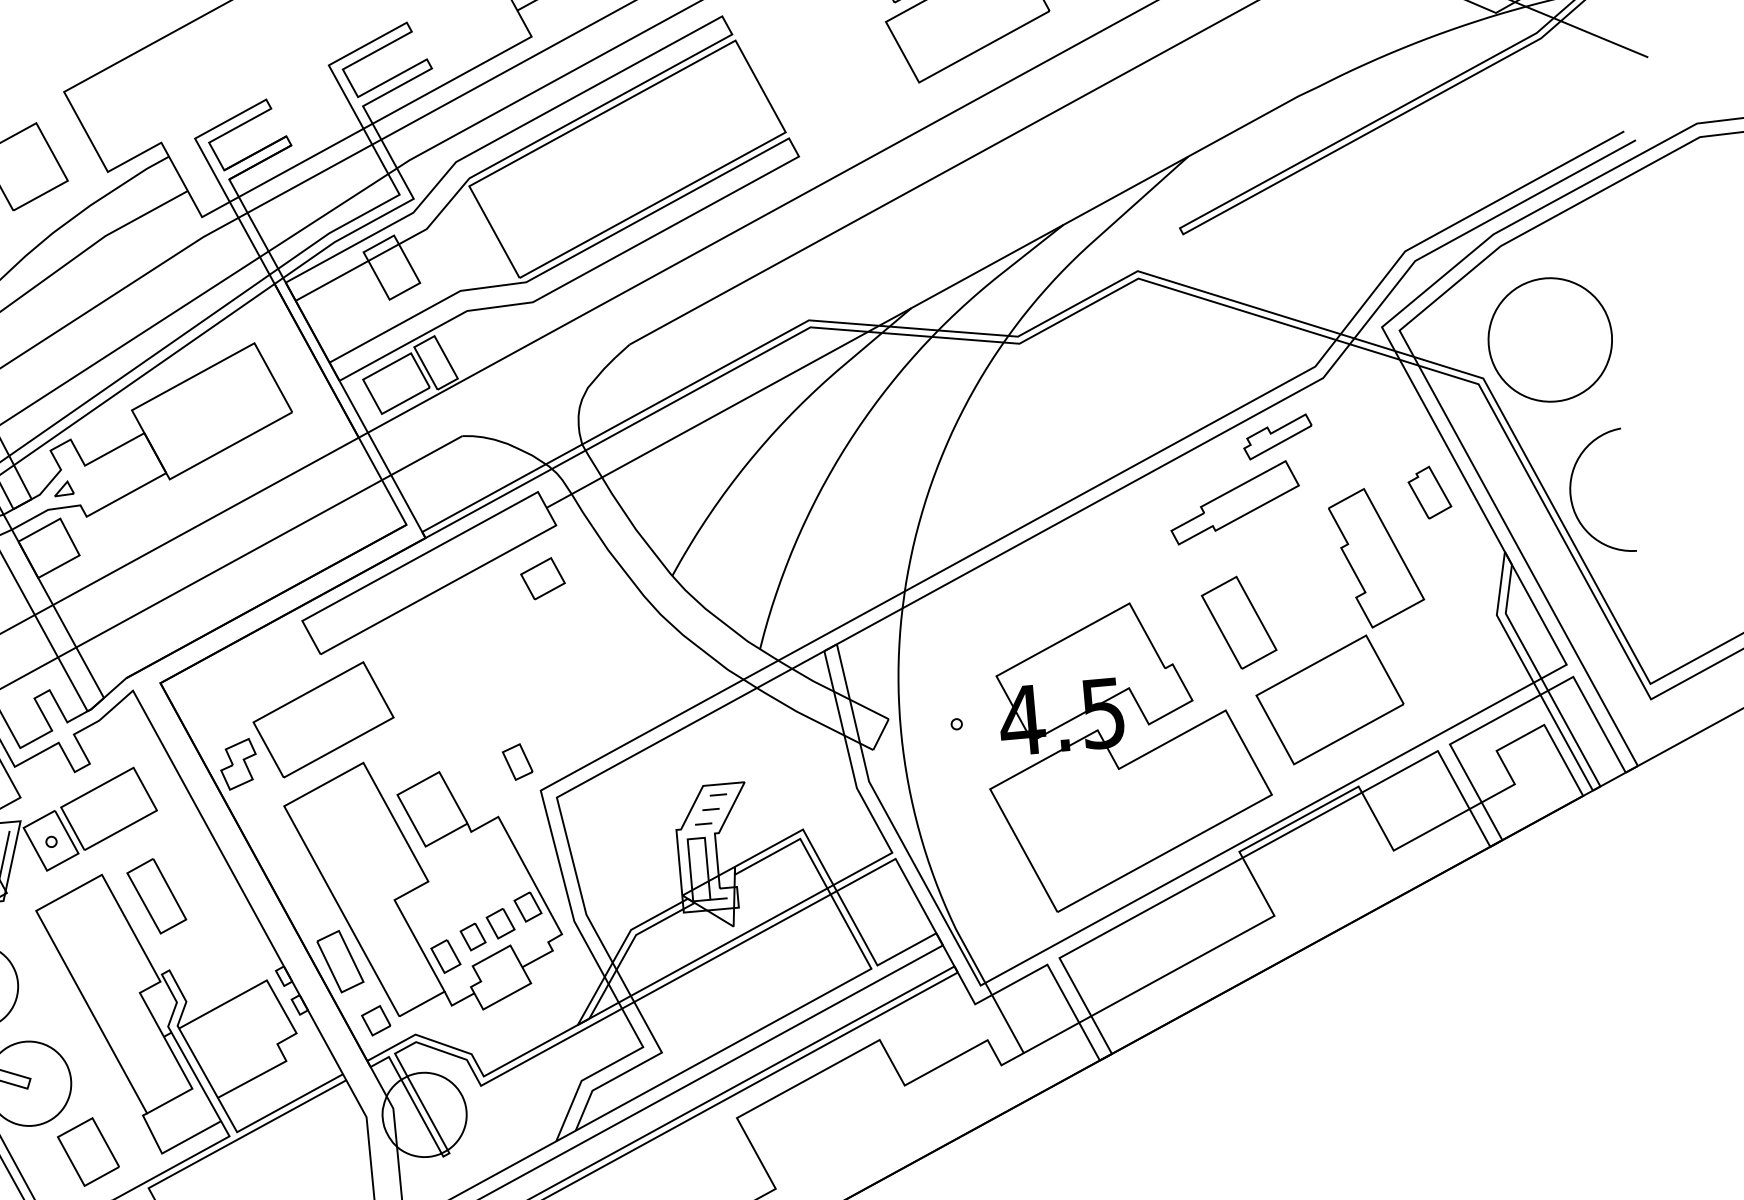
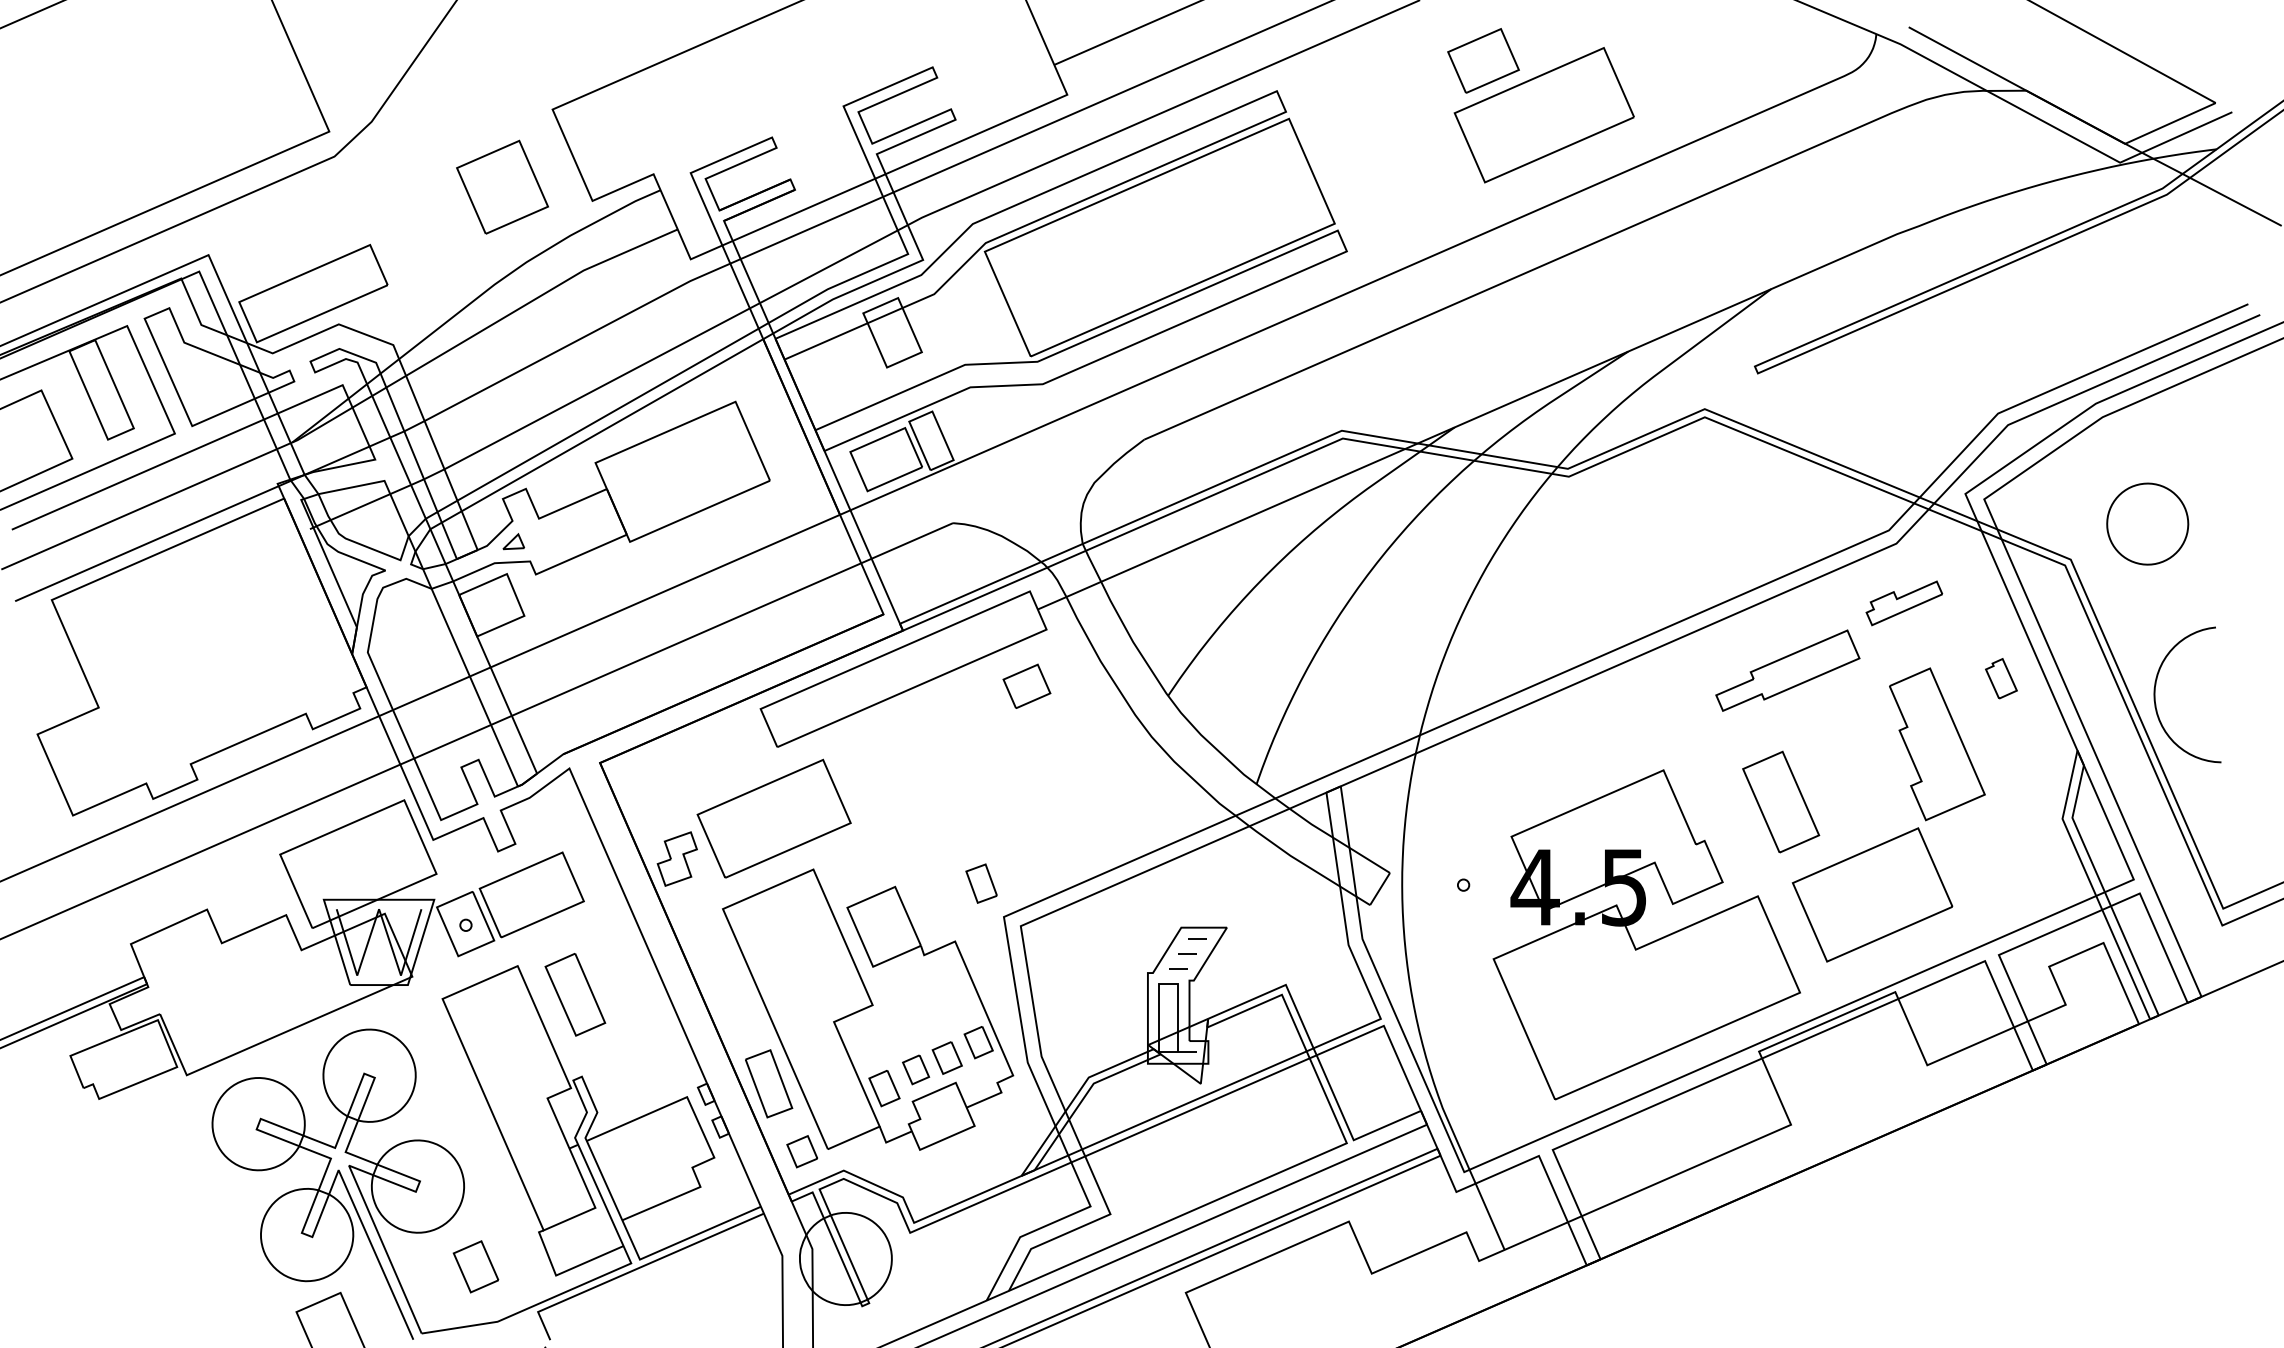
part: (1550, 339) -> (2147, 523), size x0.6
part: (1278, 437) -> (1904, 603), moved
part: (1429, 492) -> (2001, 678), size x0.7
part: (87, 1151) -> (475, 1266), size x0.7

